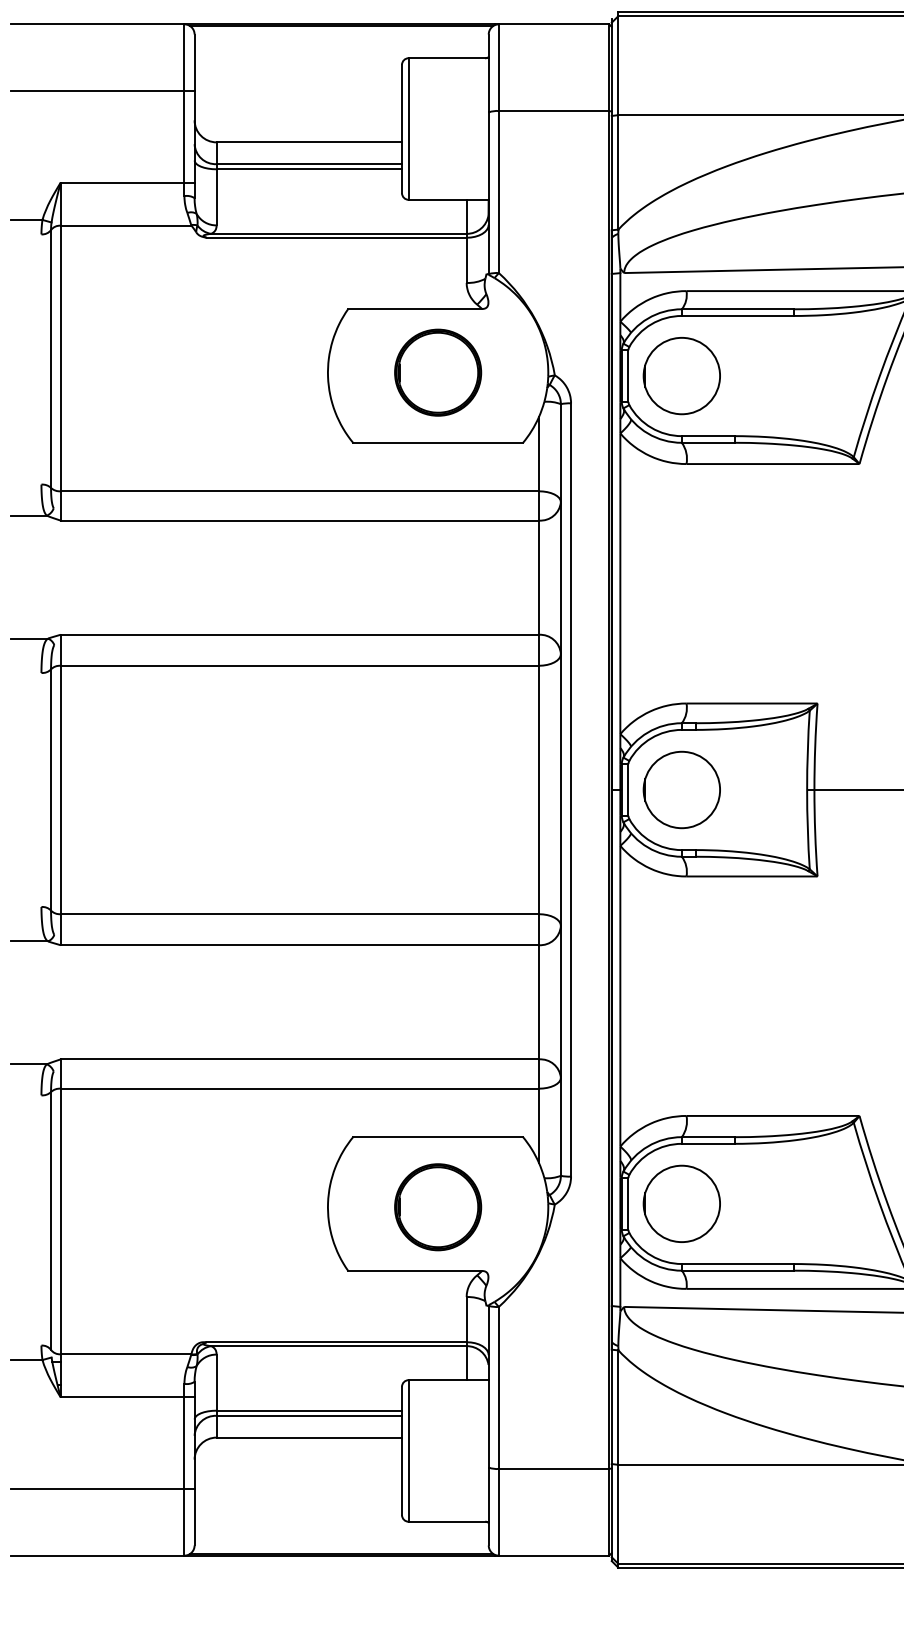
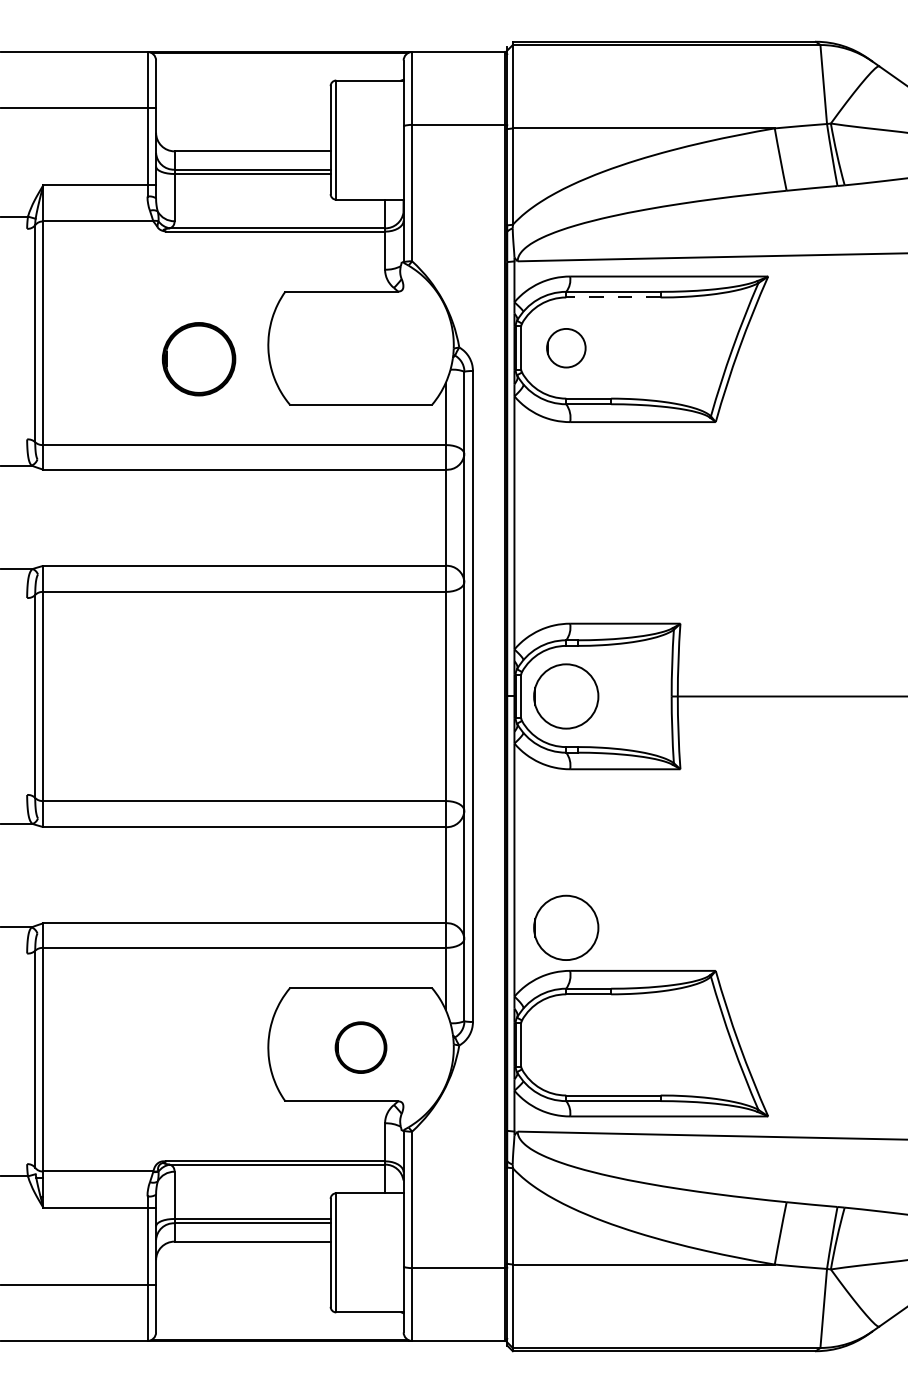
line: (736, 315) -> (612, 297), solid -> dashed
part: (437, 373) -> (198, 359), moved
circle: (682, 376) -> (566, 348), size x0.6
circle: (682, 1203) -> (566, 927), moved
part: (437, 1206) -> (360, 1047), size x0.7

